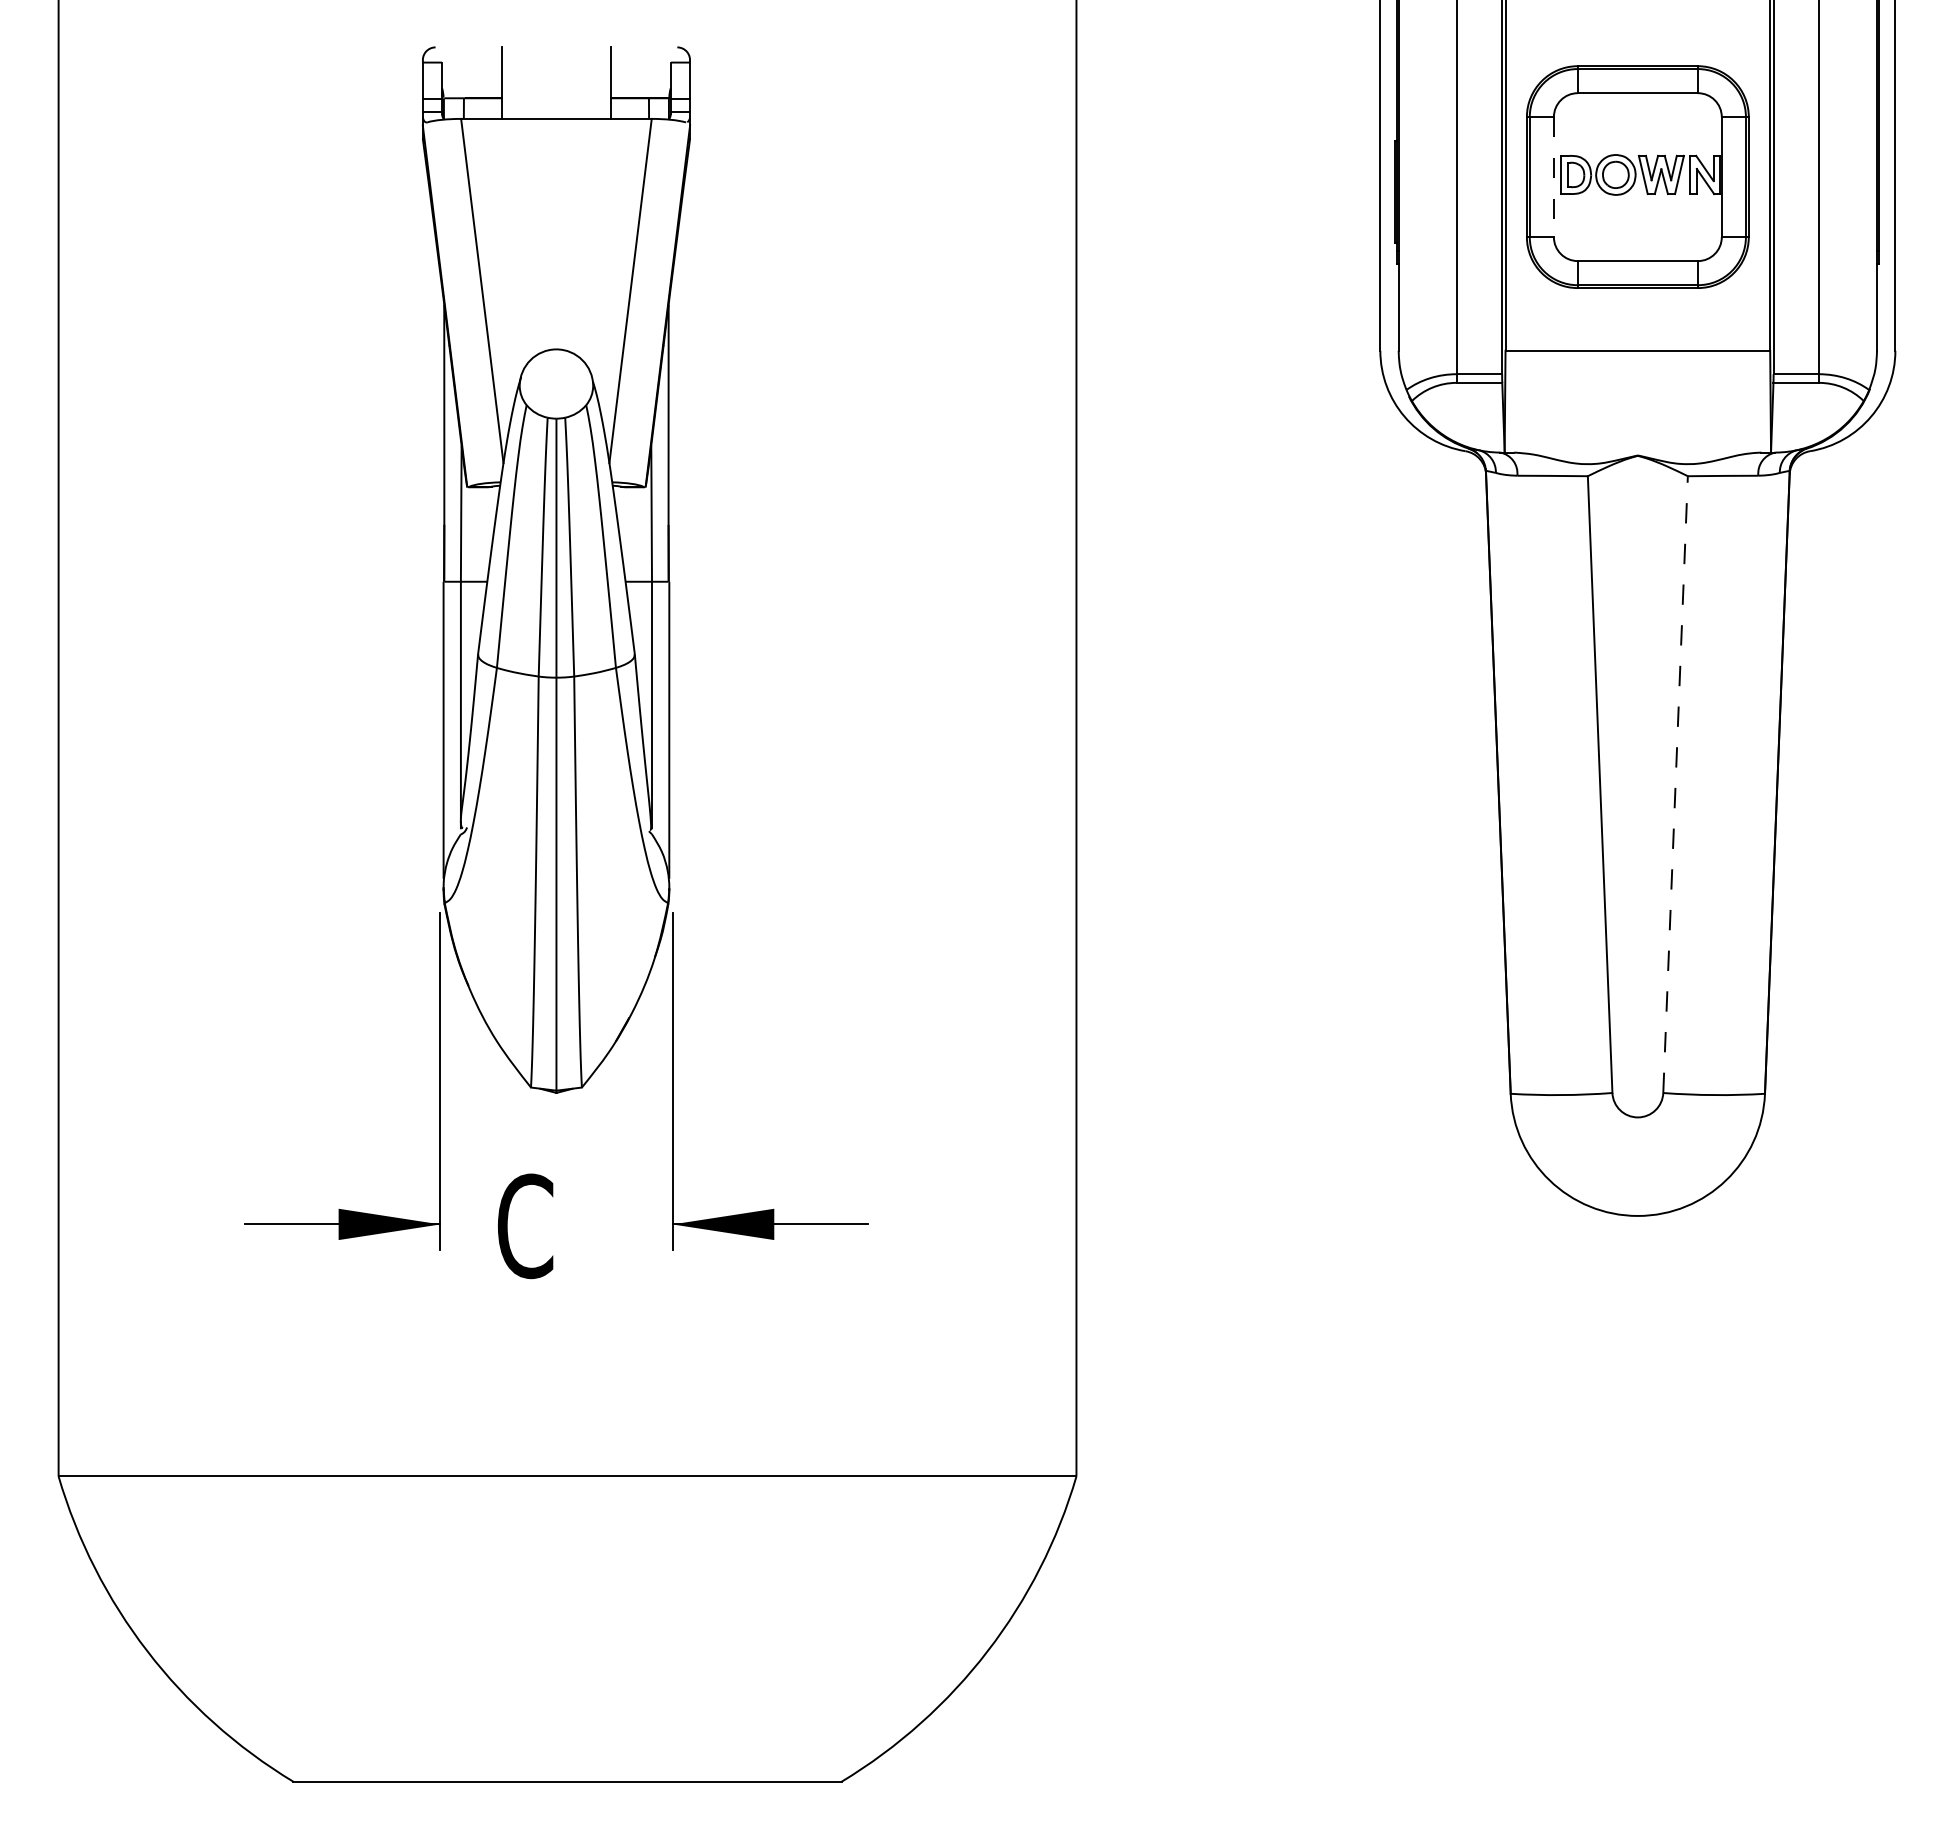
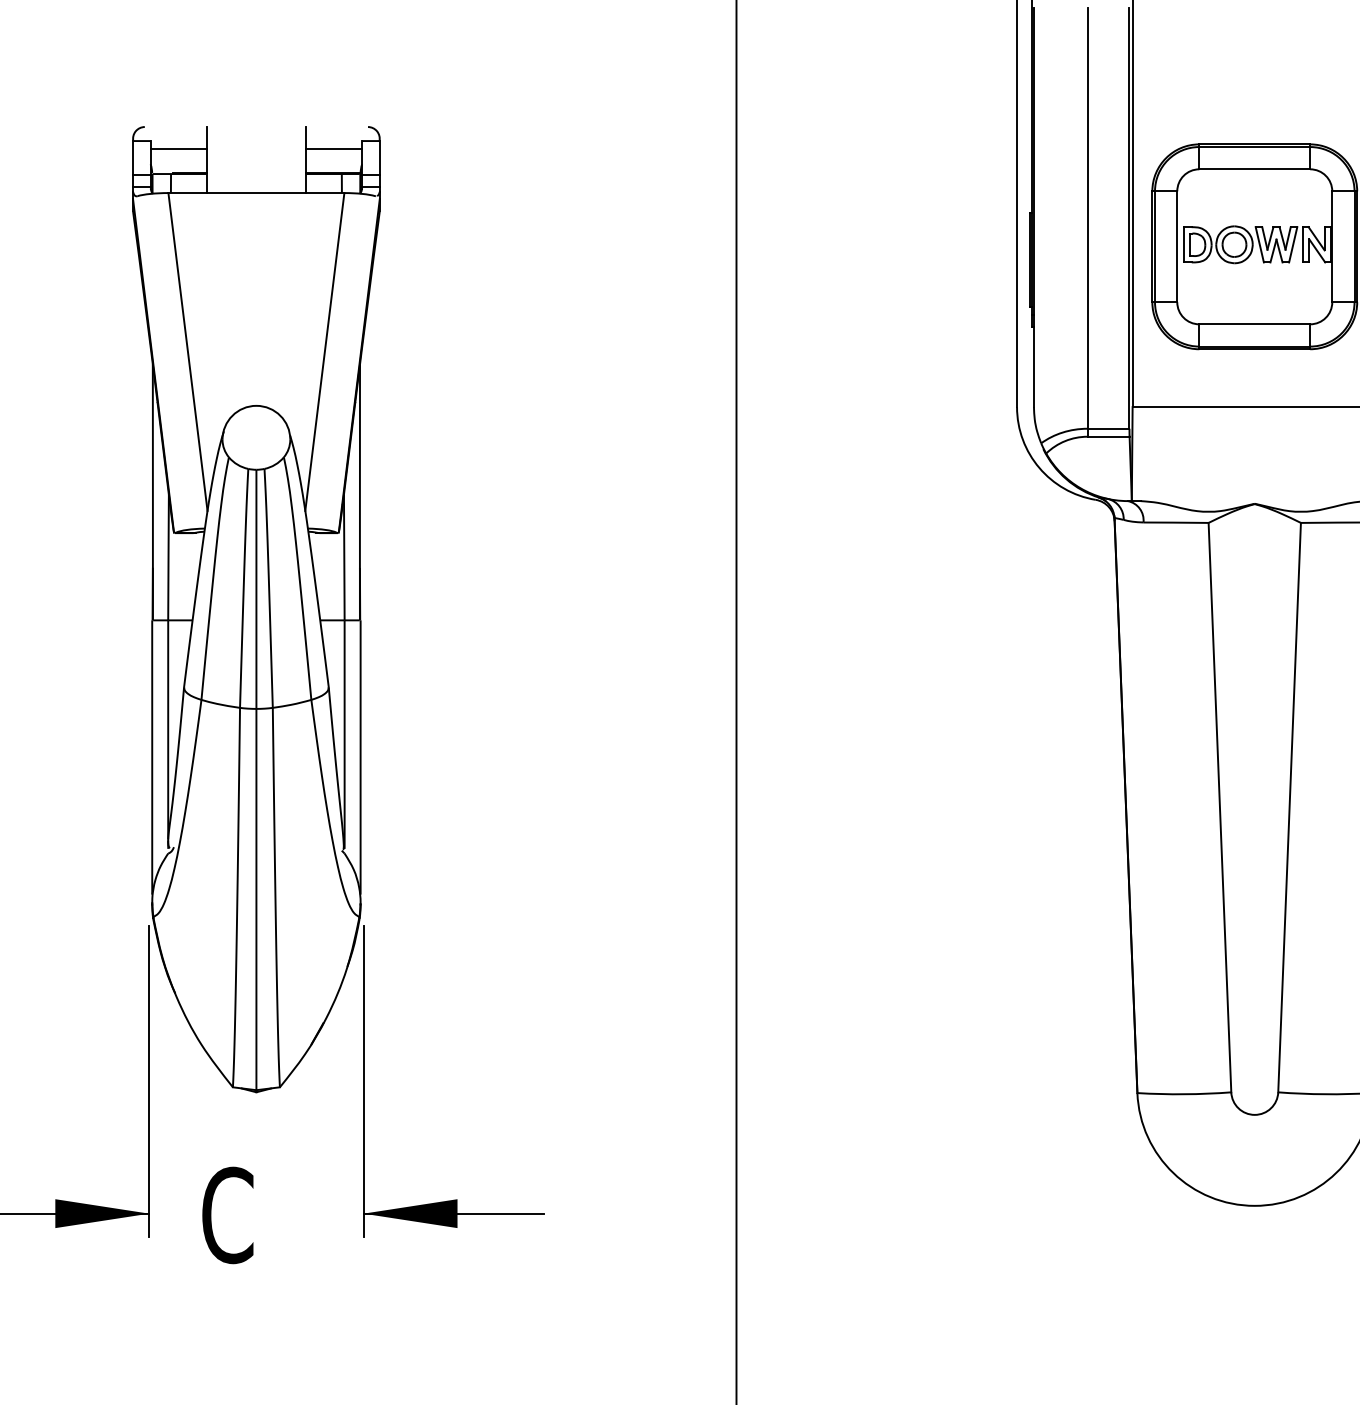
line: (471, 70) -> (177, 148), added
line: (640, 70) -> (334, 148), added
line: (1553, 177) -> (1176, 247), dashed -> solid
line: (1675, 784) -> (1289, 807), dashed -> solid

